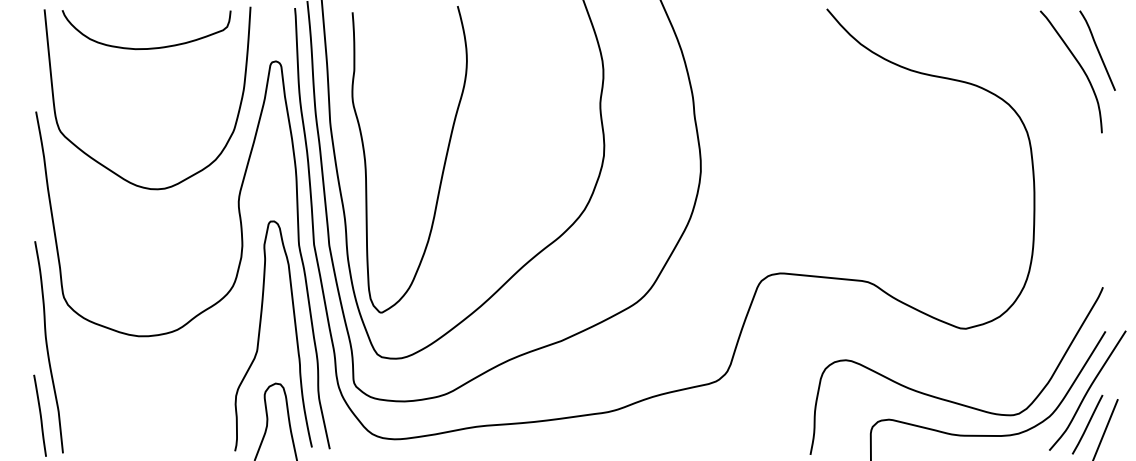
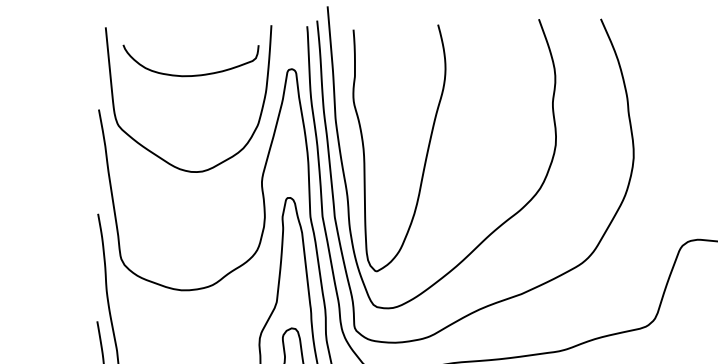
curve: (149, 47) -> (193, 74), moved

